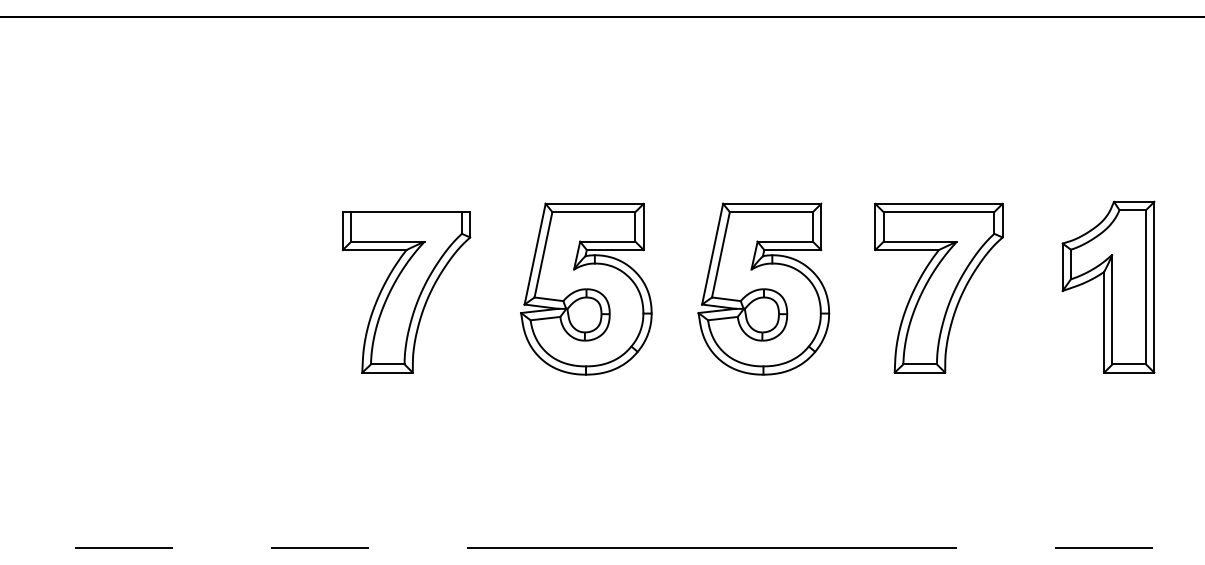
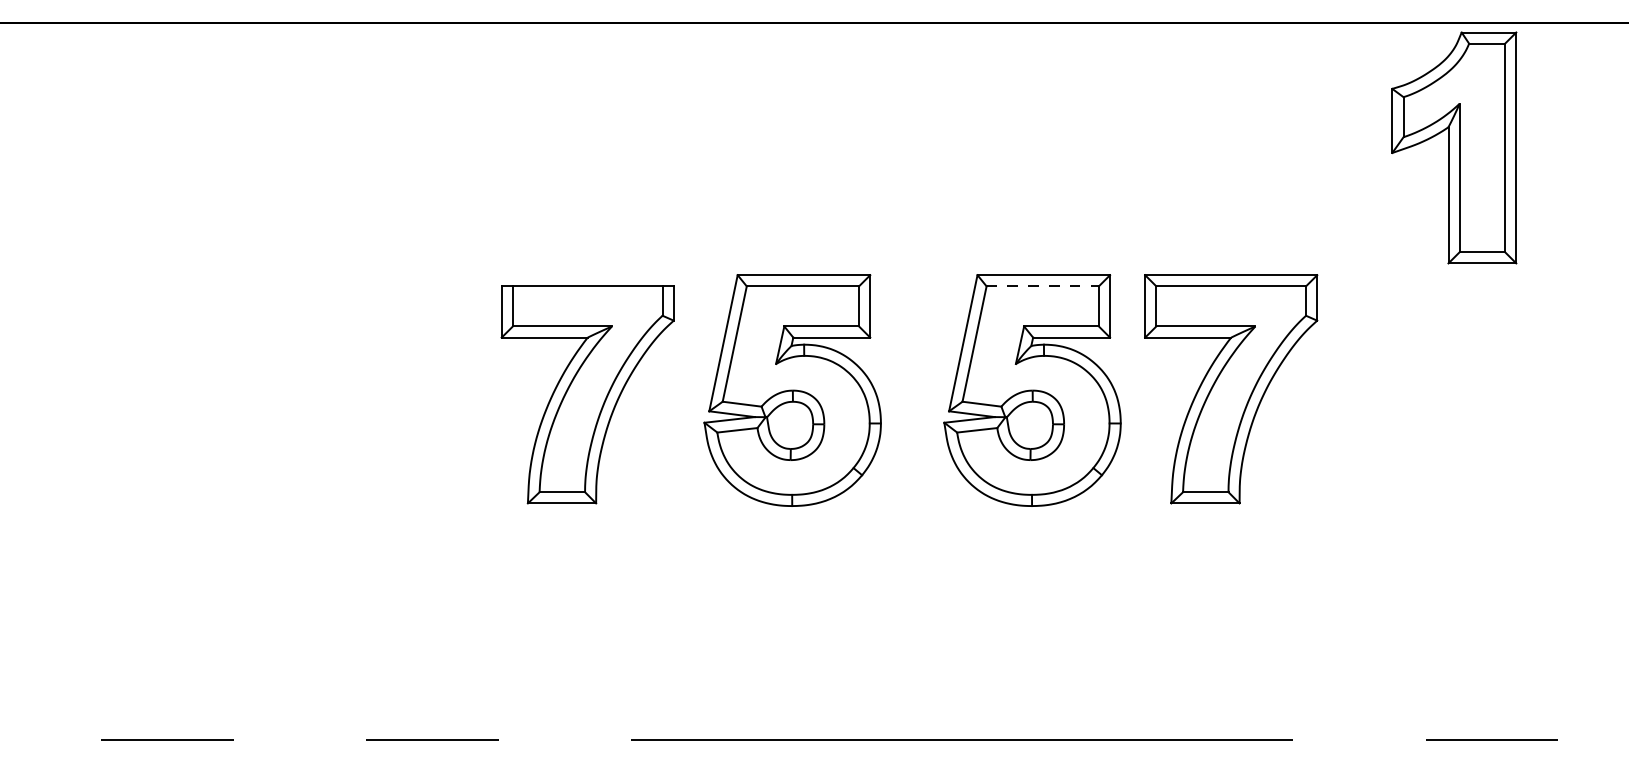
line: (771, 212) -> (1043, 286), solid -> dashed
part: (1108, 286) -> (1454, 147), moved
part: (939, 288) -> (1231, 389), moved
part: (406, 292) -> (587, 394), moved

